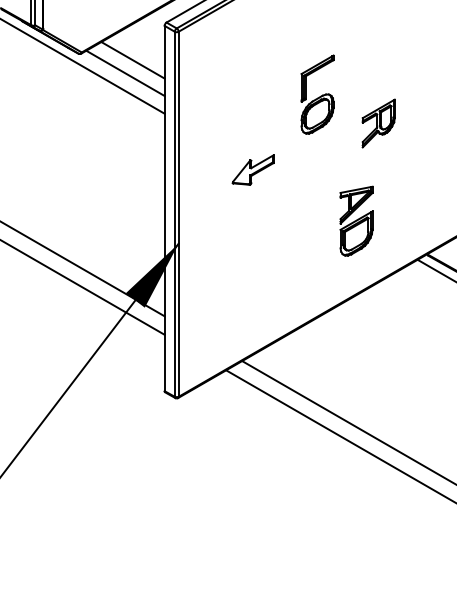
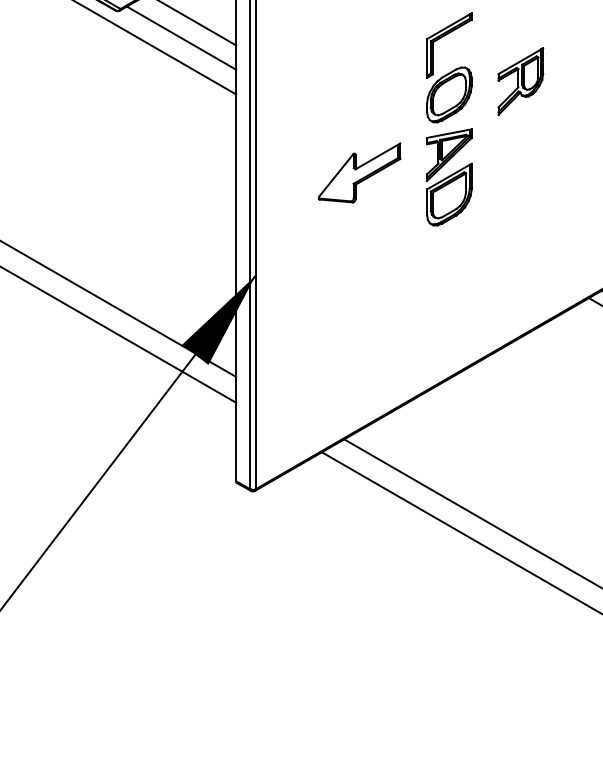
part: (378, 123) -> (520, 81), moved
part: (253, 169) -> (360, 172), size x1.43
part: (356, 220) -> (449, 176), moved

